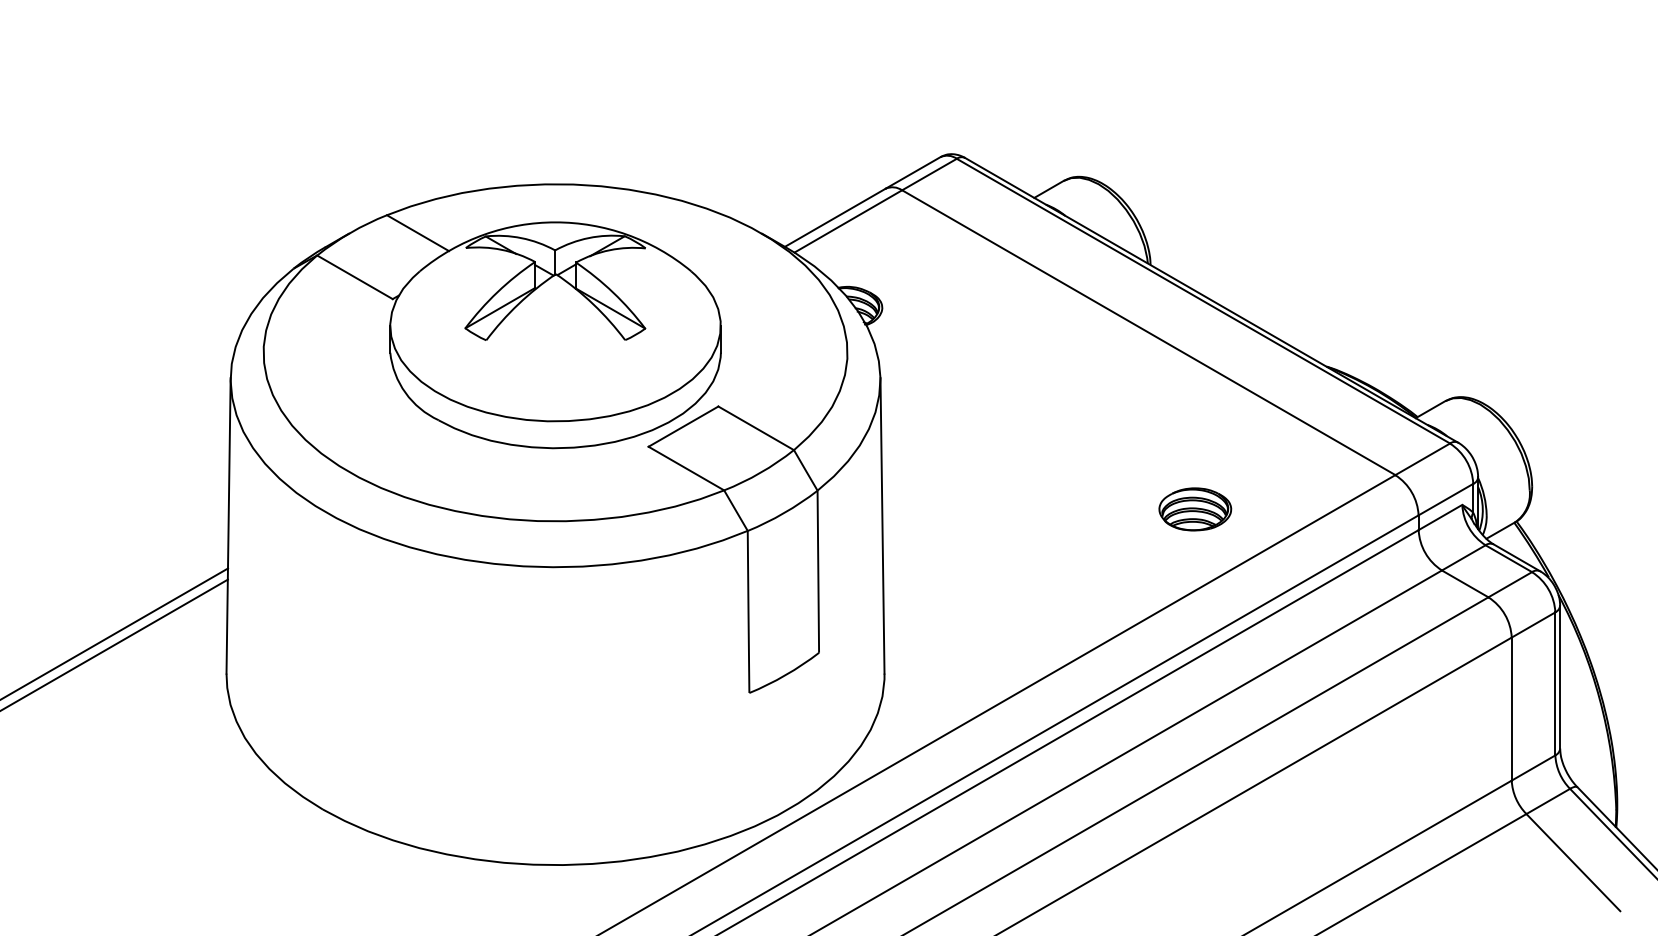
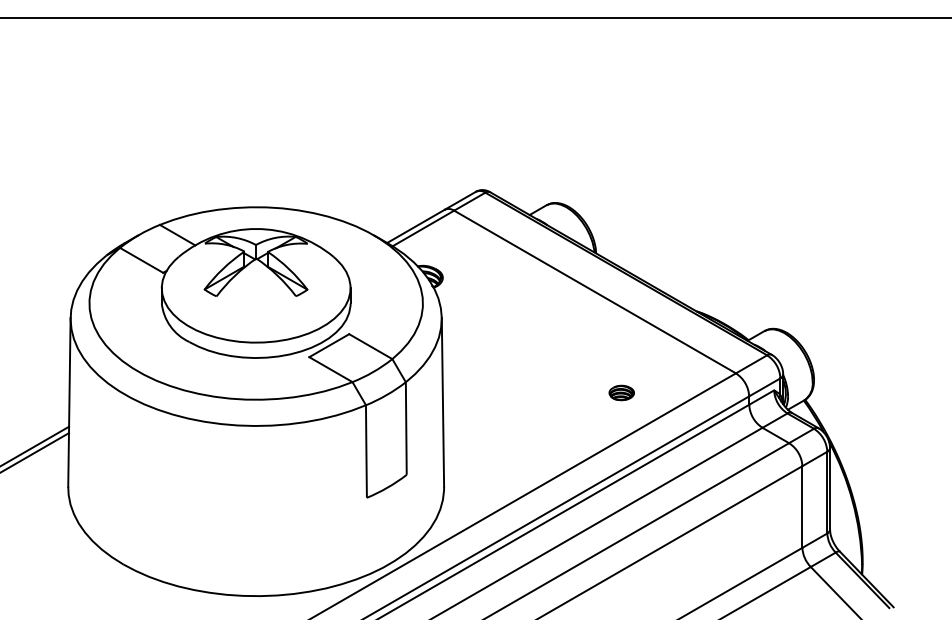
part: (1195, 508) -> (621, 392), size x0.6

